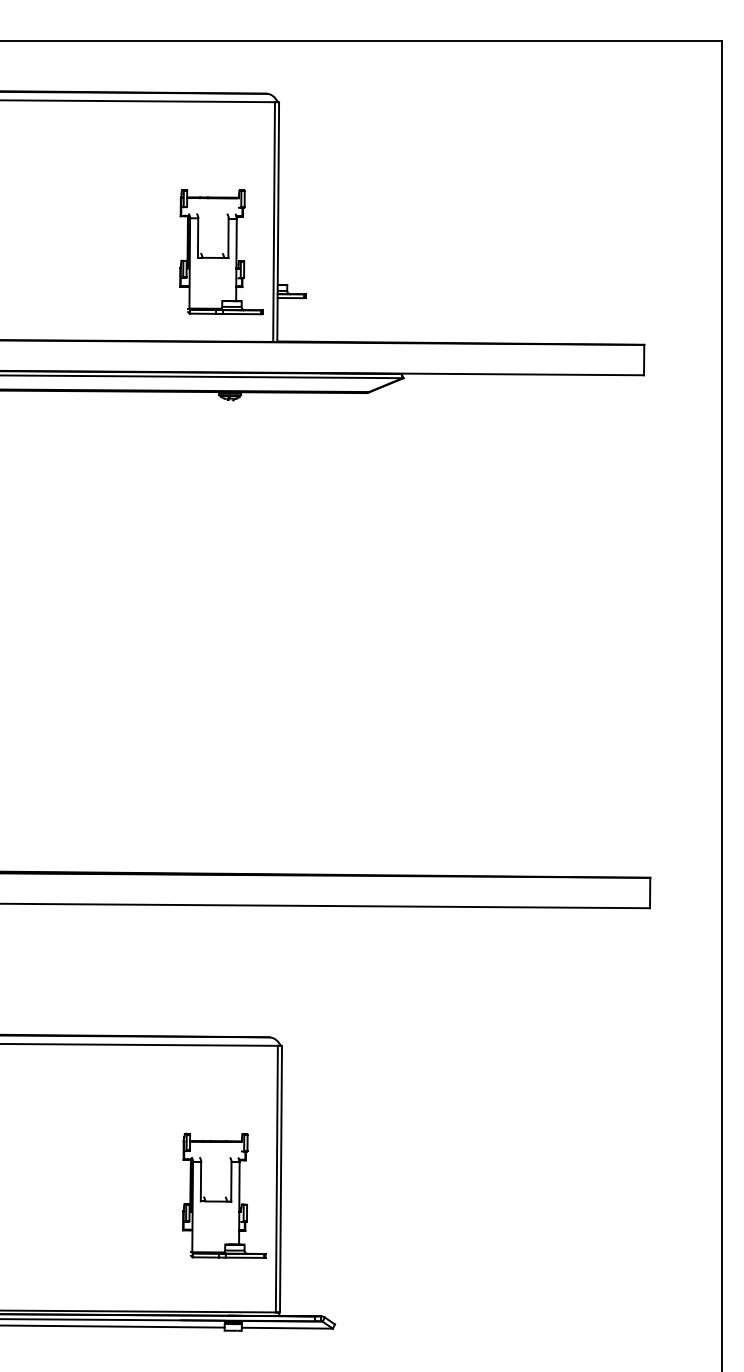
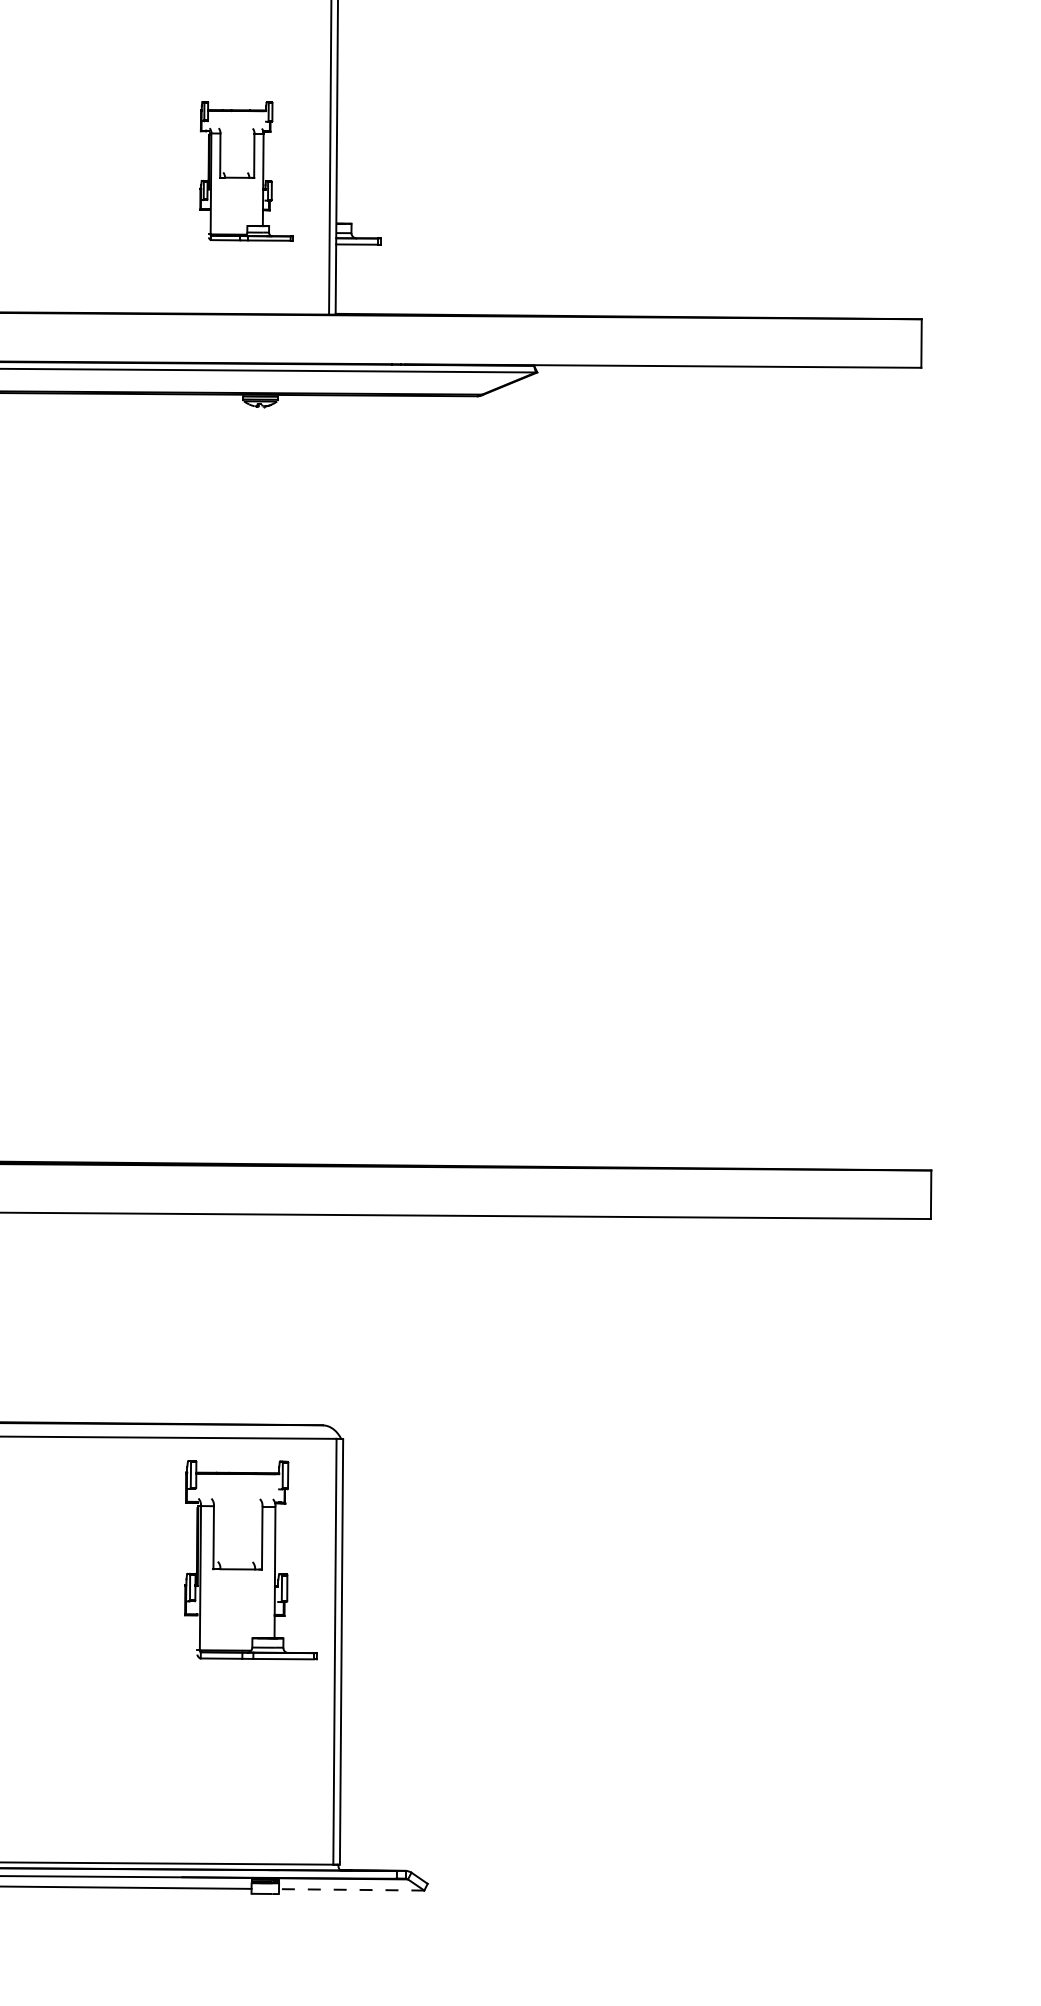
part: (221, 252) -> (246, 171), size x0.7
part: (224, 1195) -> (251, 1559), moved
line: (286, 1328) -> (350, 1890), solid -> dashed

